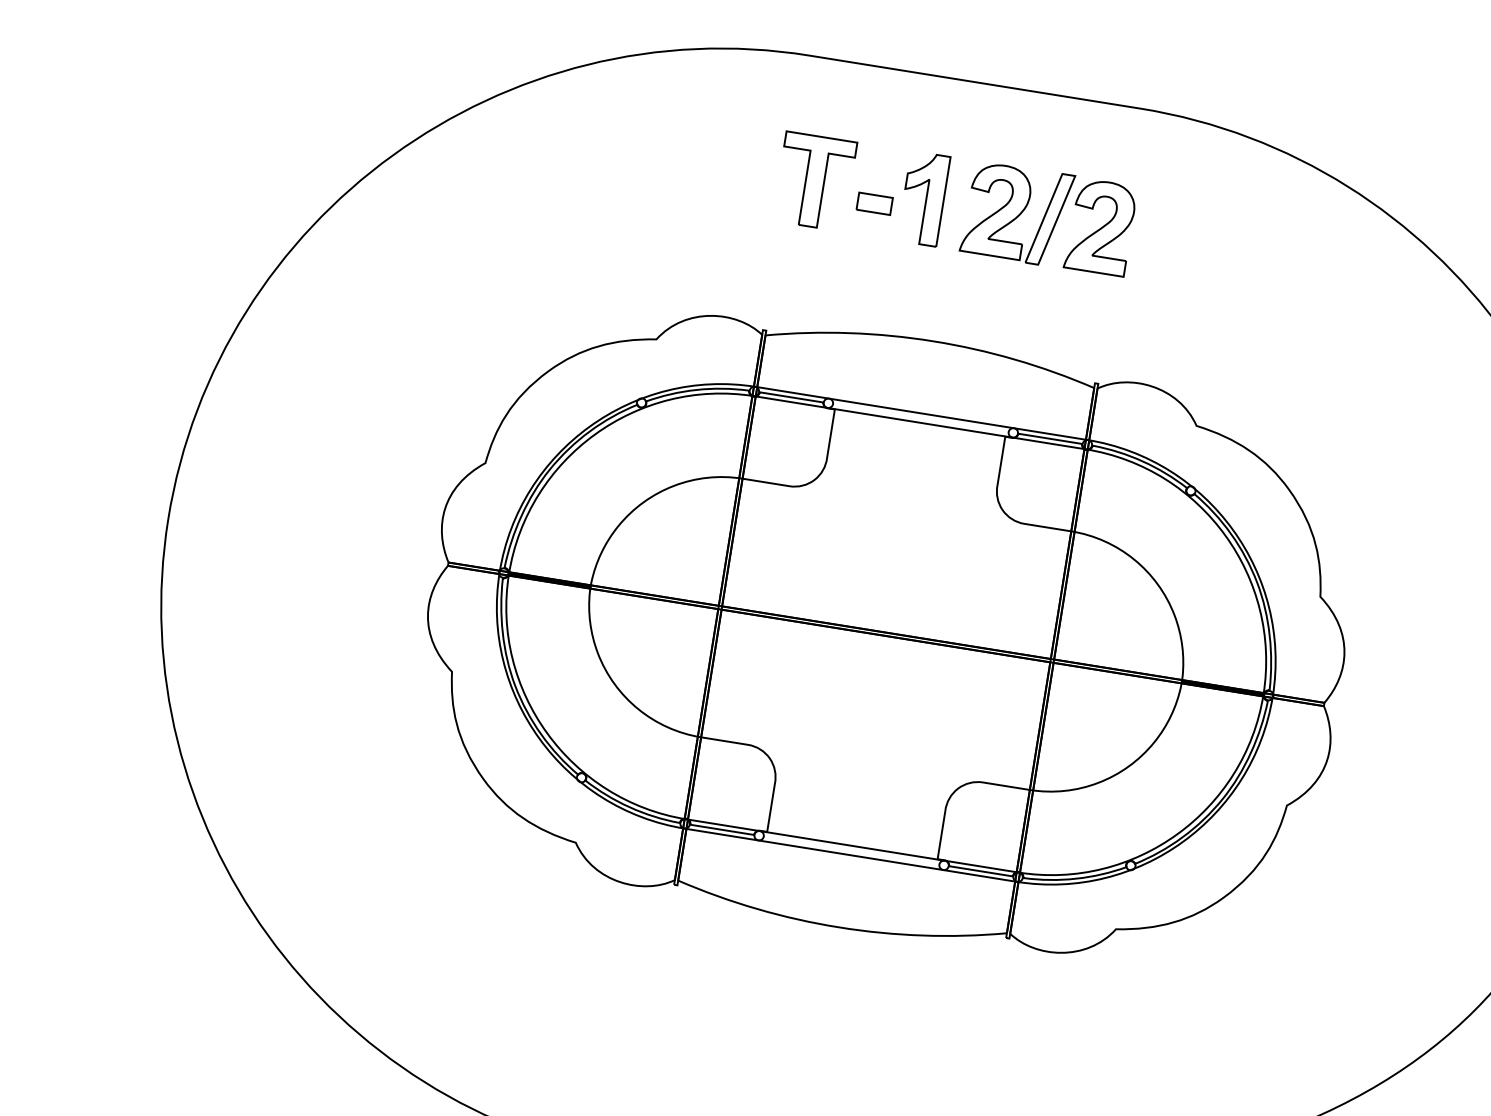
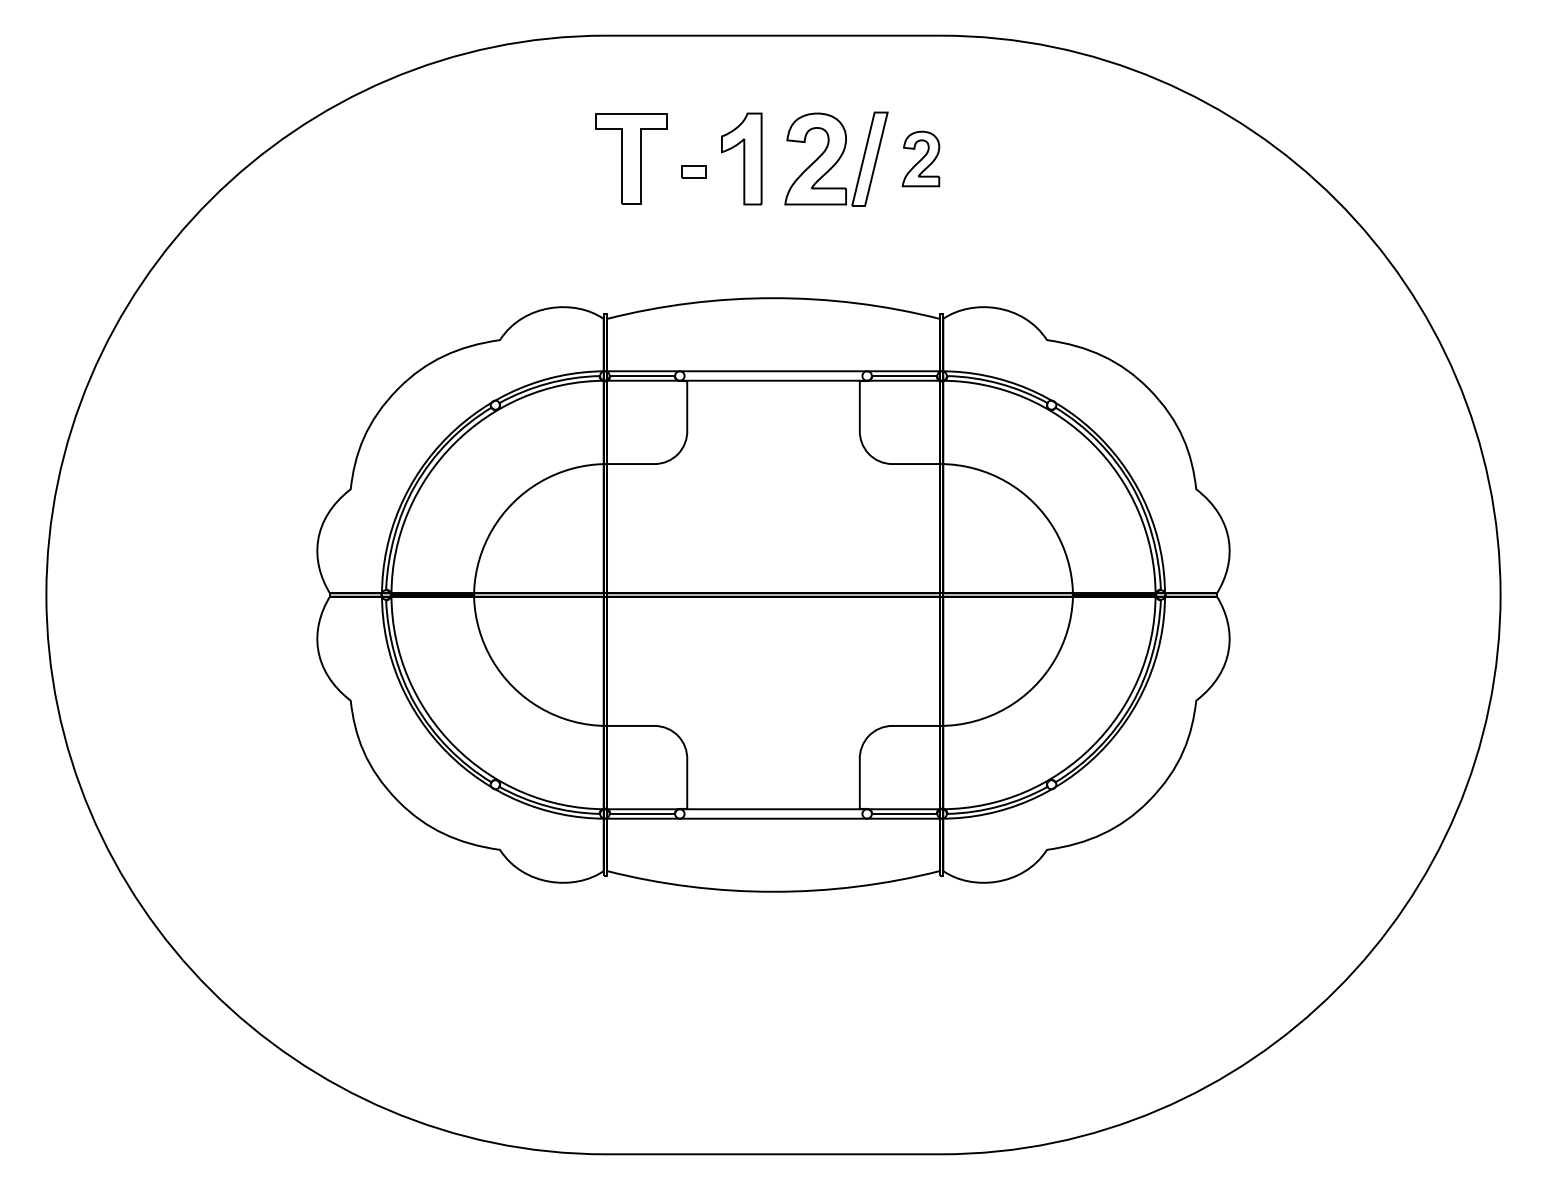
part: (874, 203) -> (693, 171), size x0.7
part: (1100, 226) -> (920, 158), size x0.6

